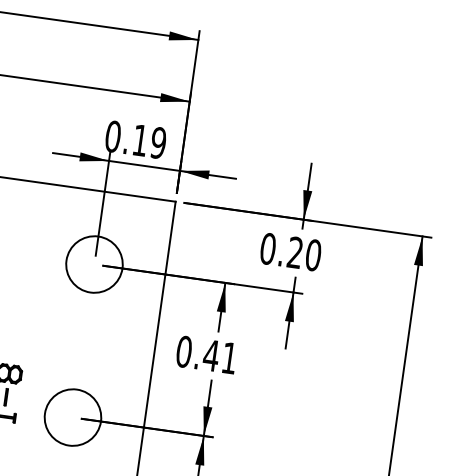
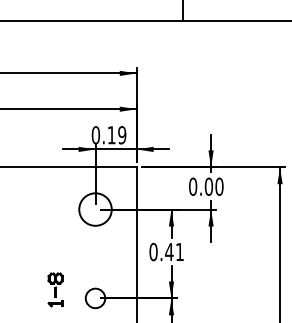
text: (294, 252) -> (208, 186), 0.20 -> 0.00
circle: (72, 417) -> (95, 298), size x0.6

